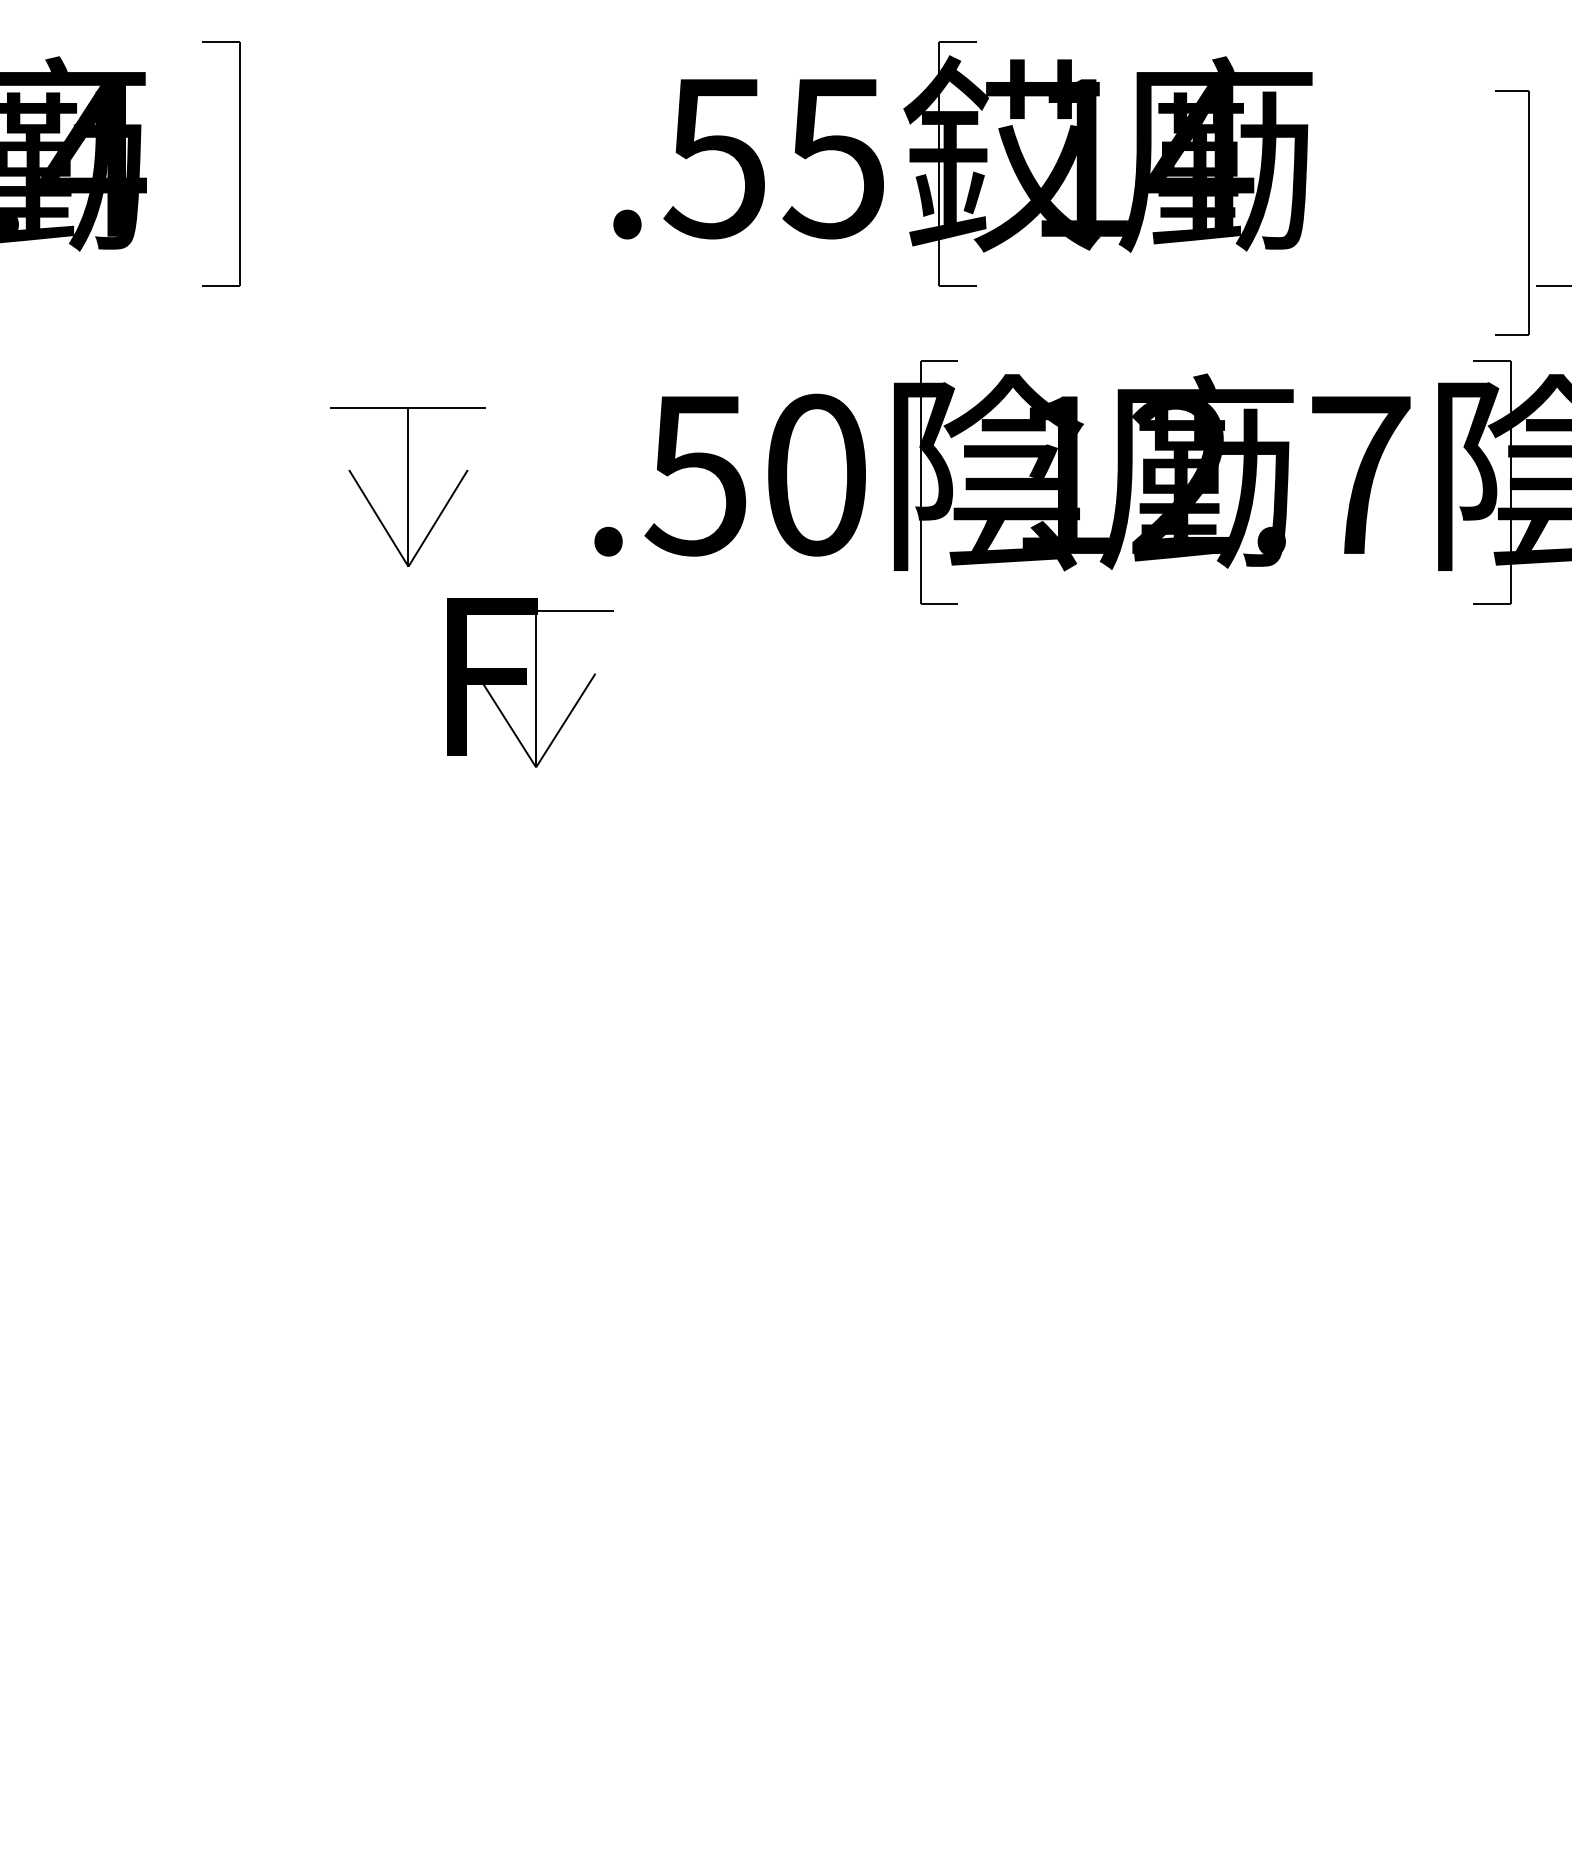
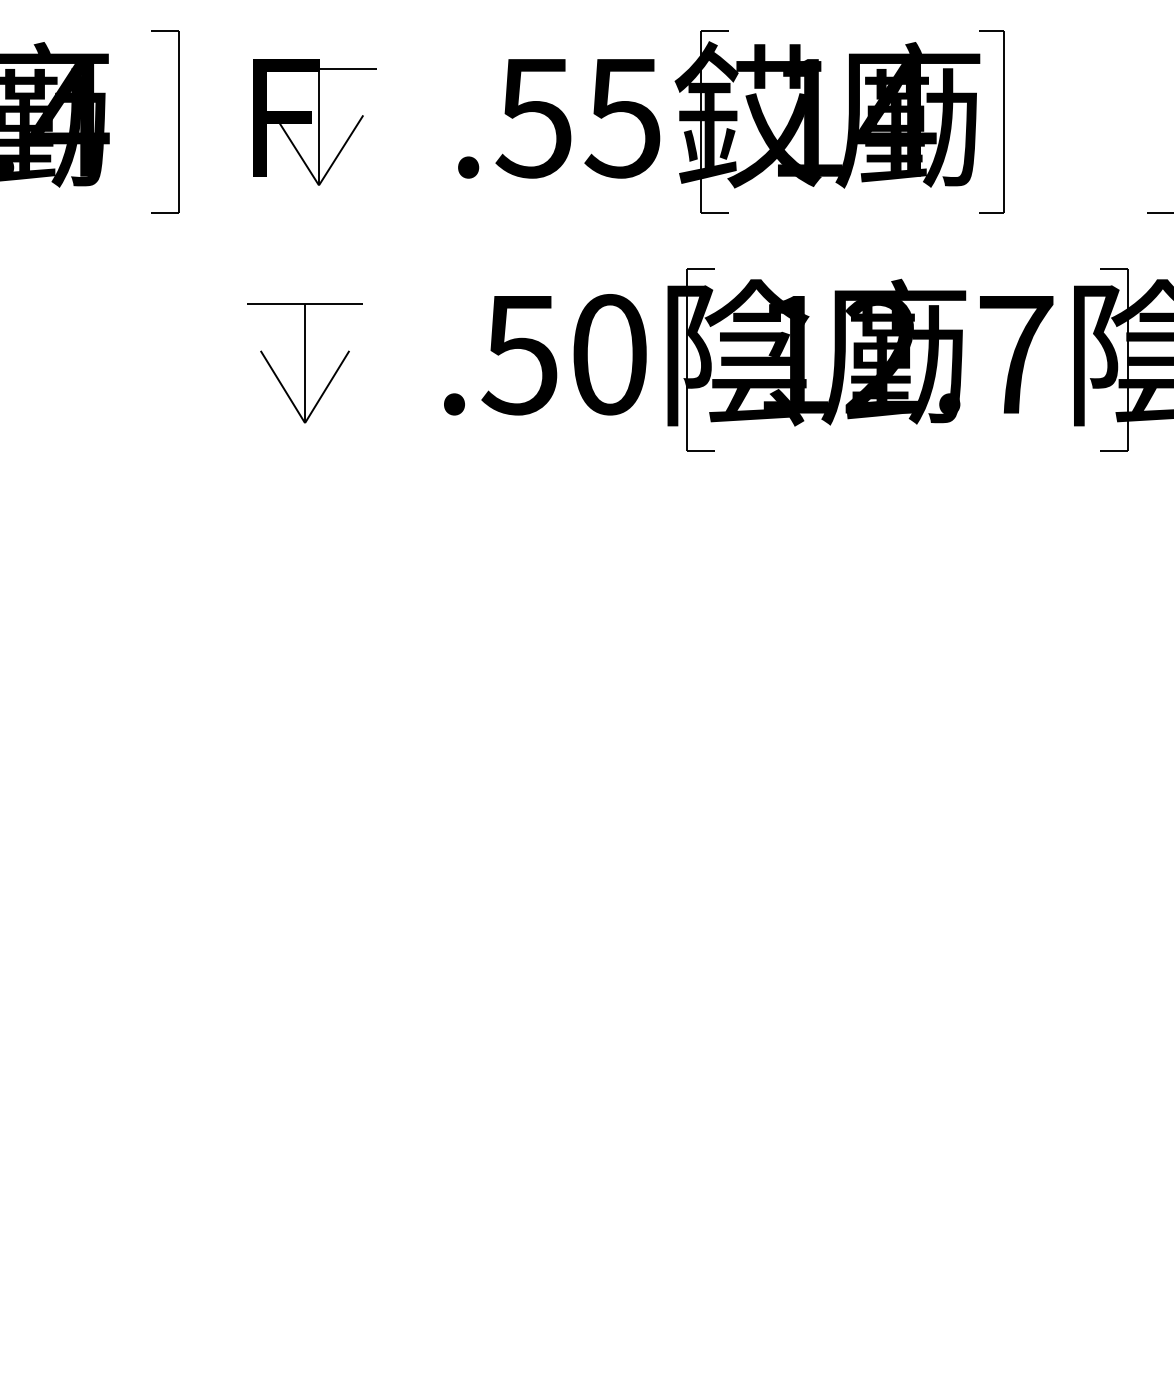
part: (1528, 212) -> (1004, 121), moved
part: (530, 682) -> (314, 121), moved

